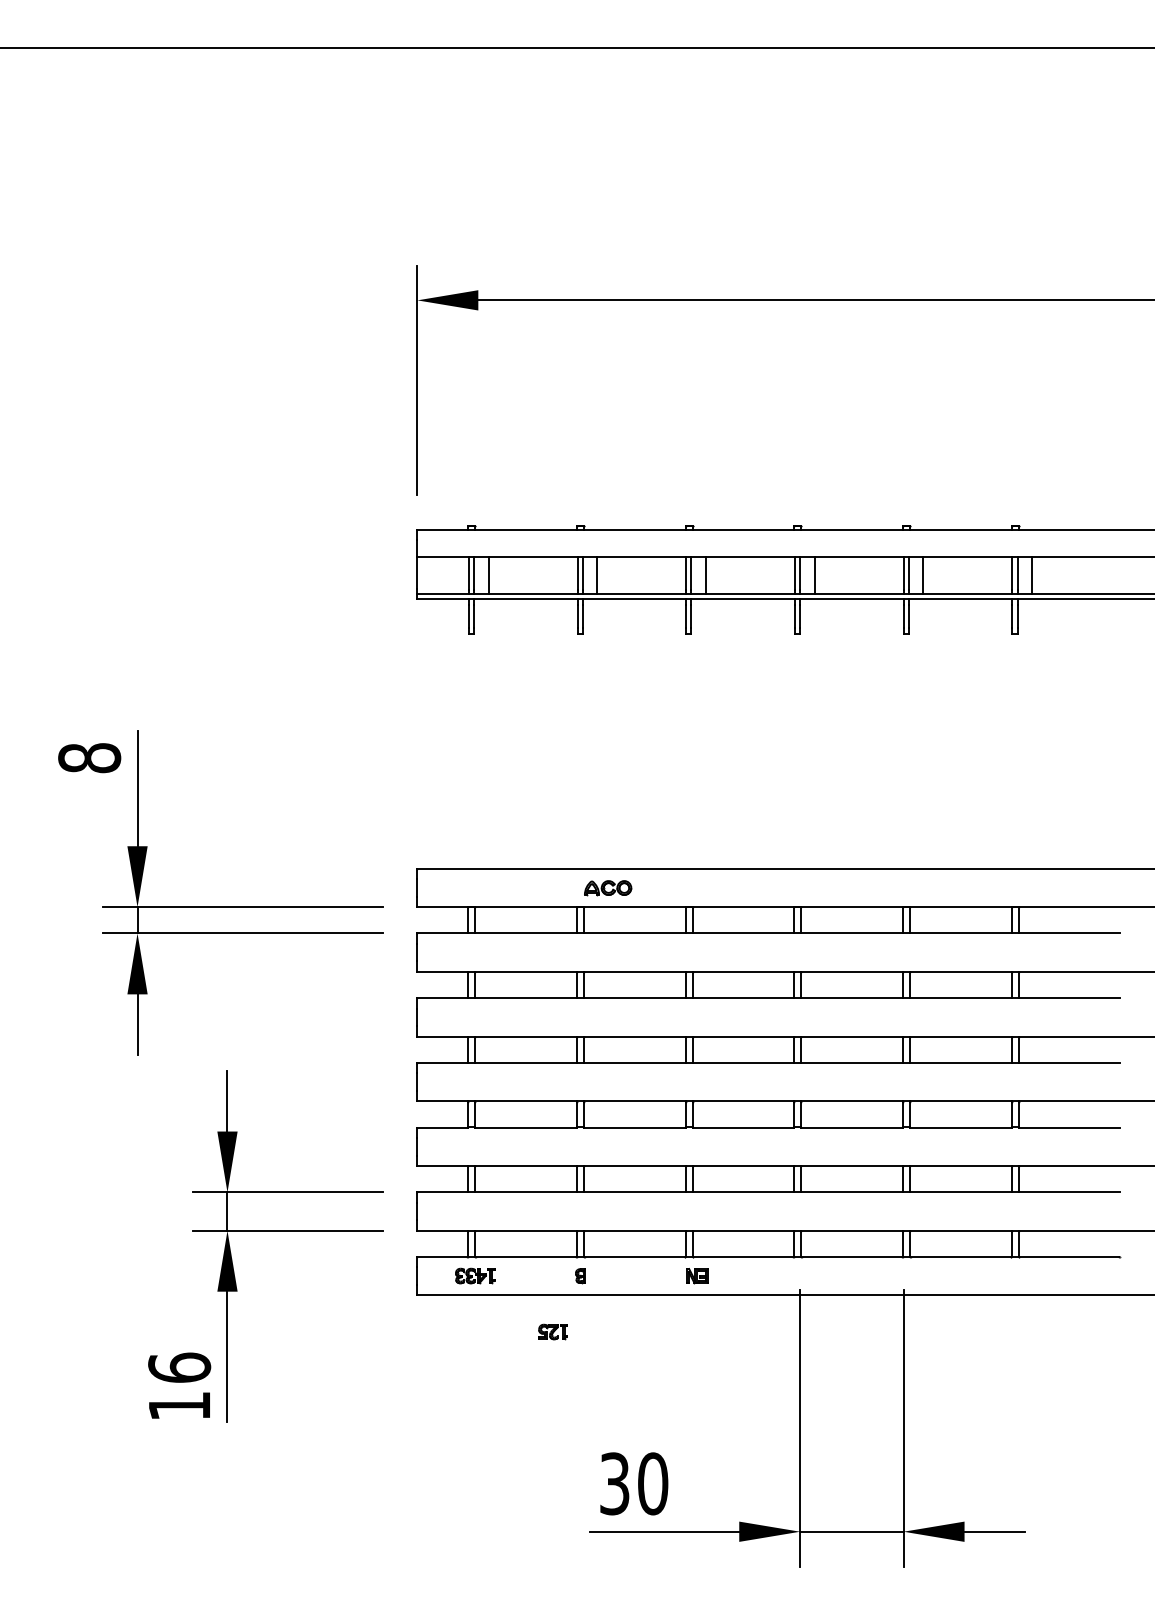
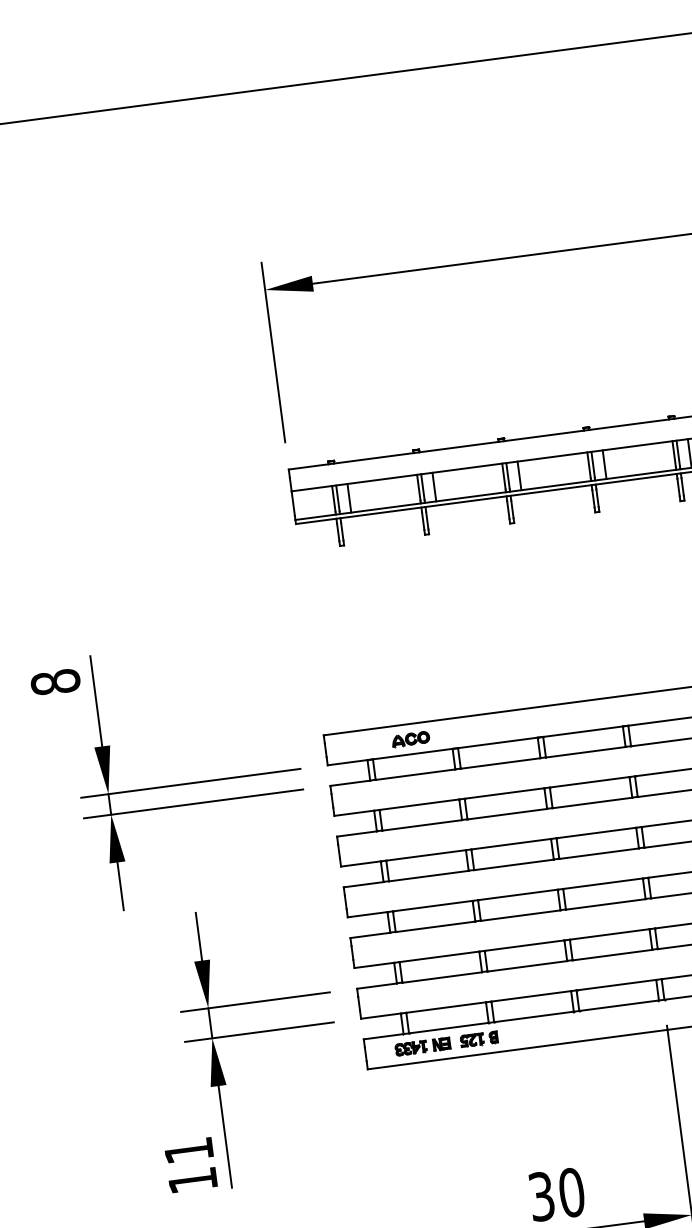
part: (608, 888) -> (411, 739), moved
part: (697, 1276) -> (441, 1044), moved
part: (552, 1331) -> (471, 1039), moved
text: (179, 1367) -> (188, 1150), 16 -> 11

